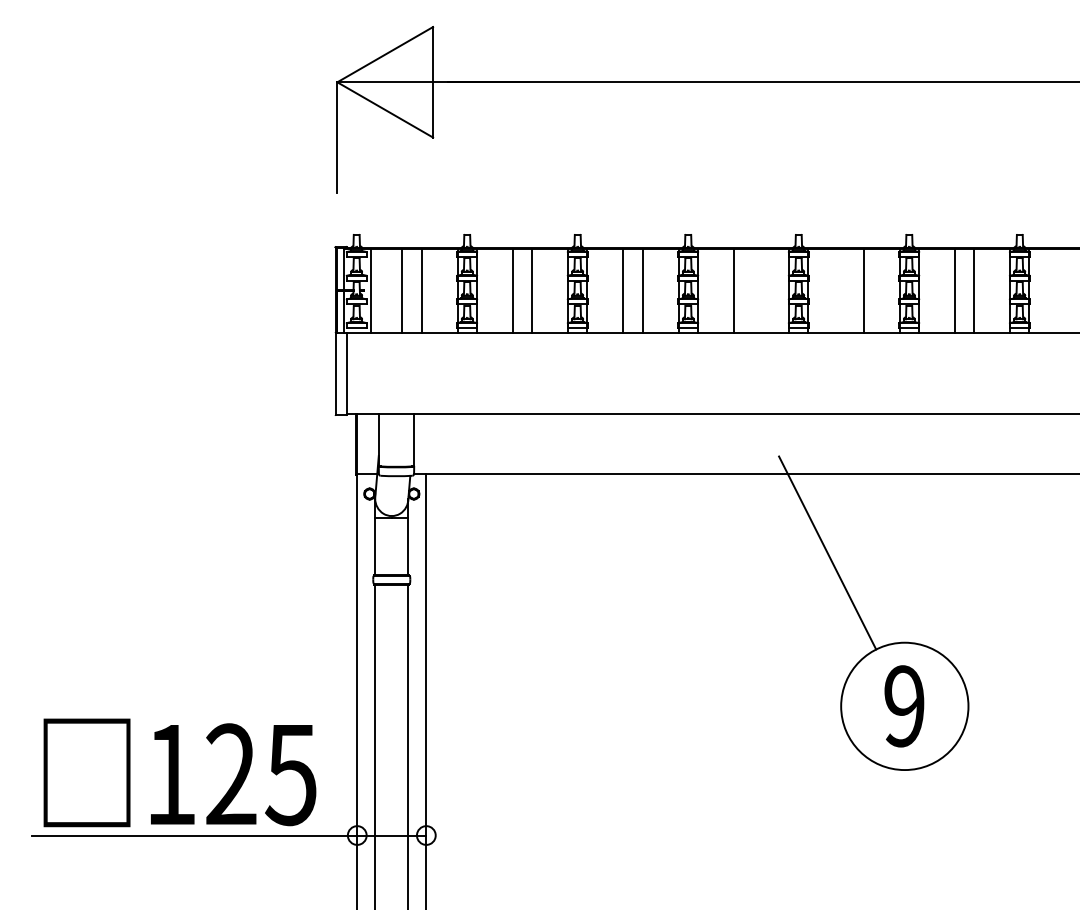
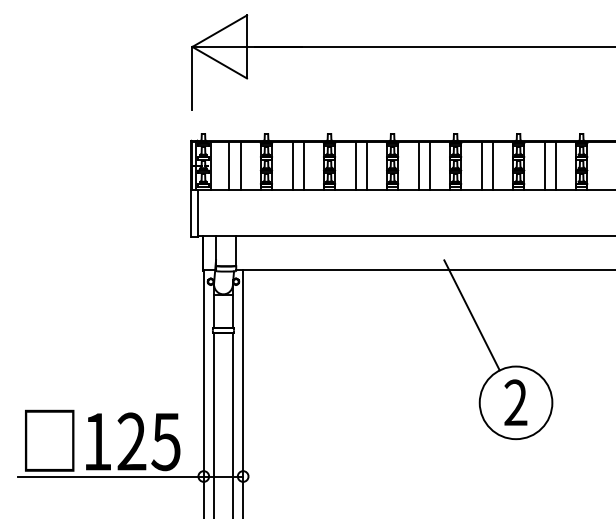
line: (753, 291) -> (429, 166), added
line: (844, 291) -> (481, 166), added
text: (903, 707) -> (515, 403), 9 -> 2

